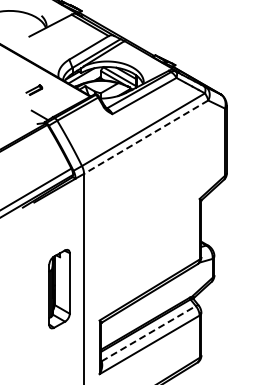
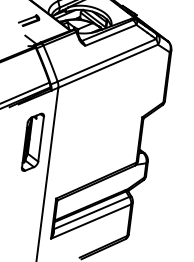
part: (34, 89) -> (29, 20), size x1.67
line: (145, 137) -> (107, 66), dashed -> solid
part: (59, 289) -> (32, 142), moved
line: (148, 333) -> (91, 212), dashed -> solid

